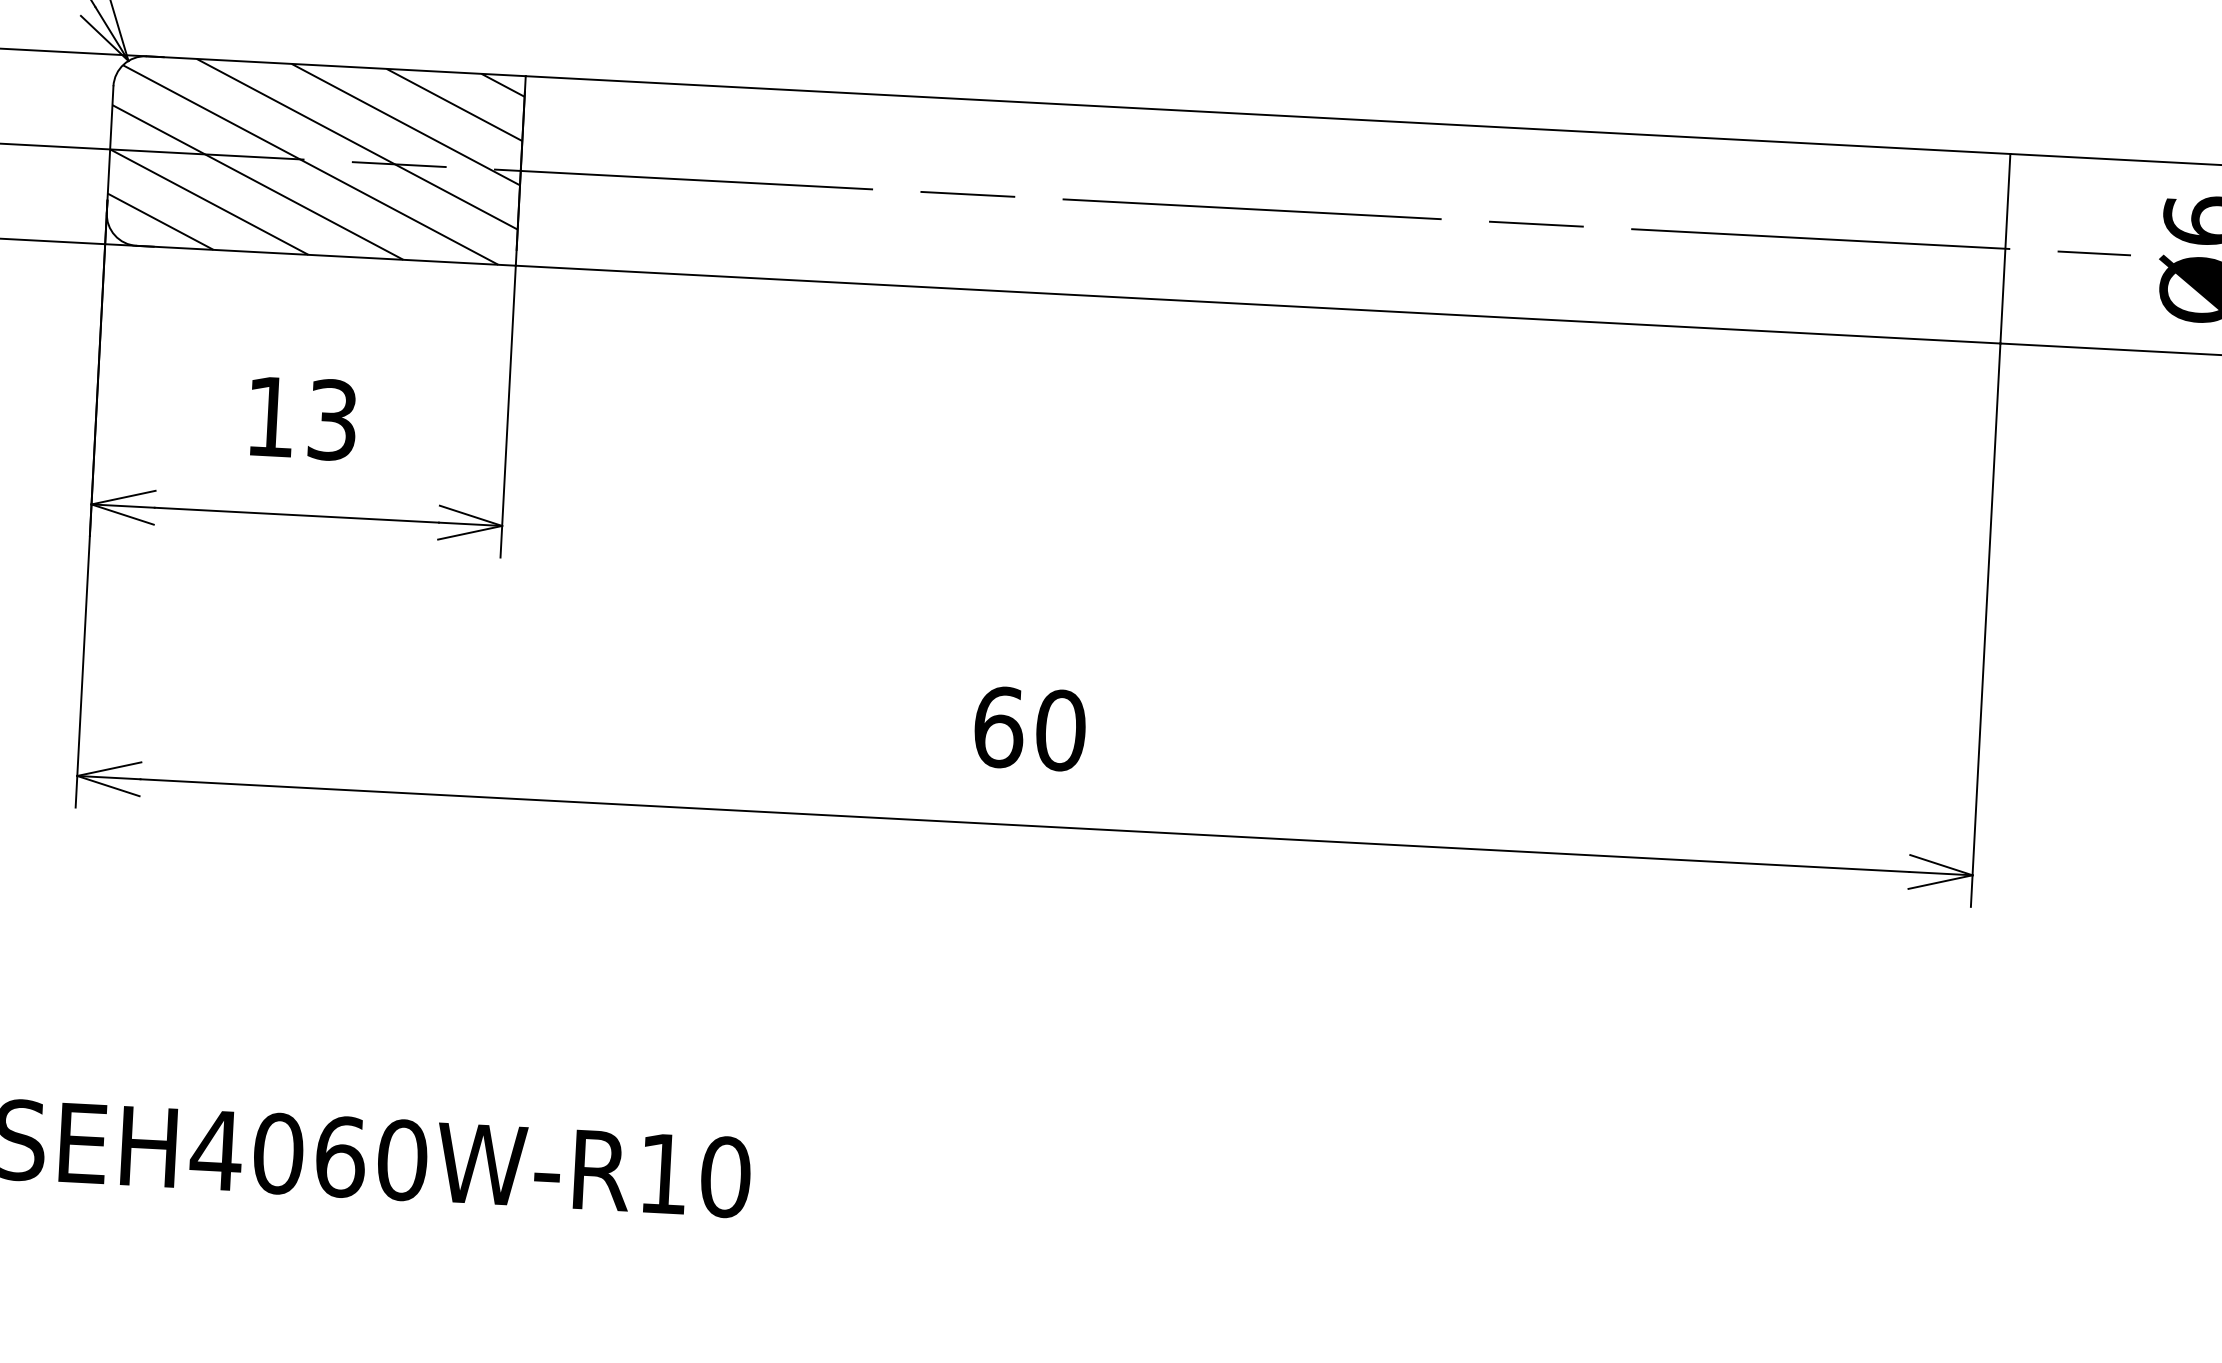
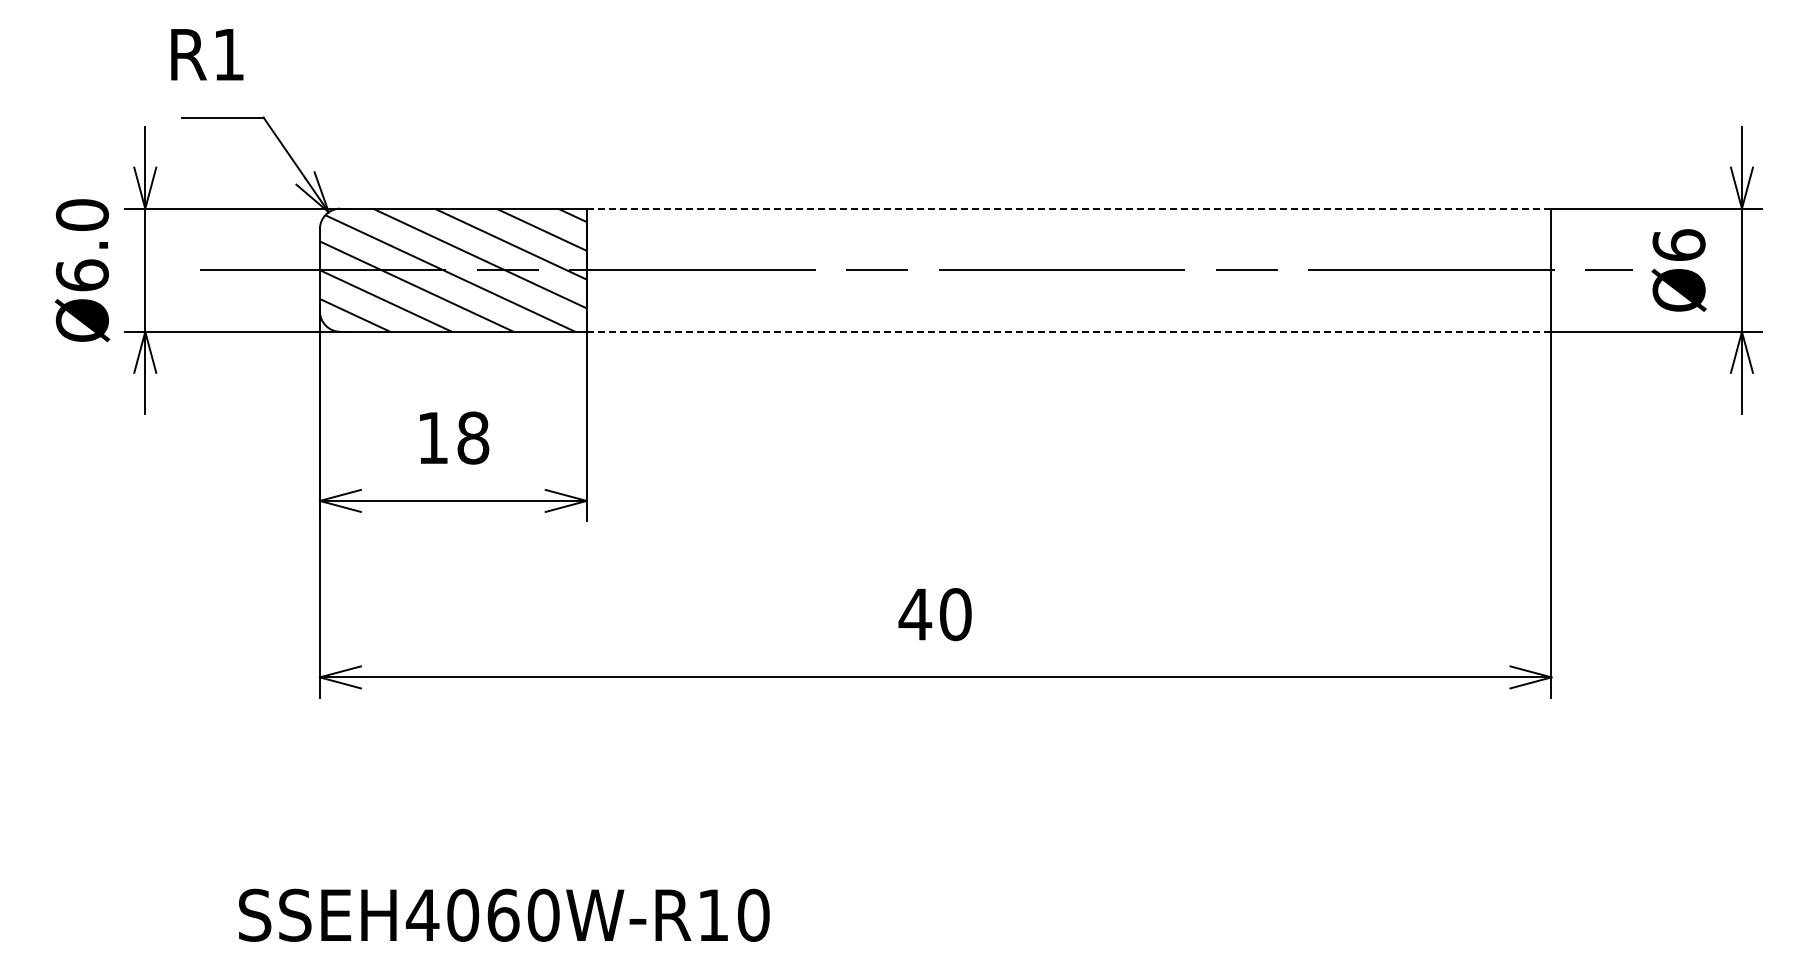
line: (1267, 114) -> (1068, 208), solid -> dashed
line: (1258, 304) -> (1069, 331), solid -> dashed
text: (333, 419) -> (473, 437), 13 -> 18
text: (998, 727) -> (915, 614), 60 -> 40

